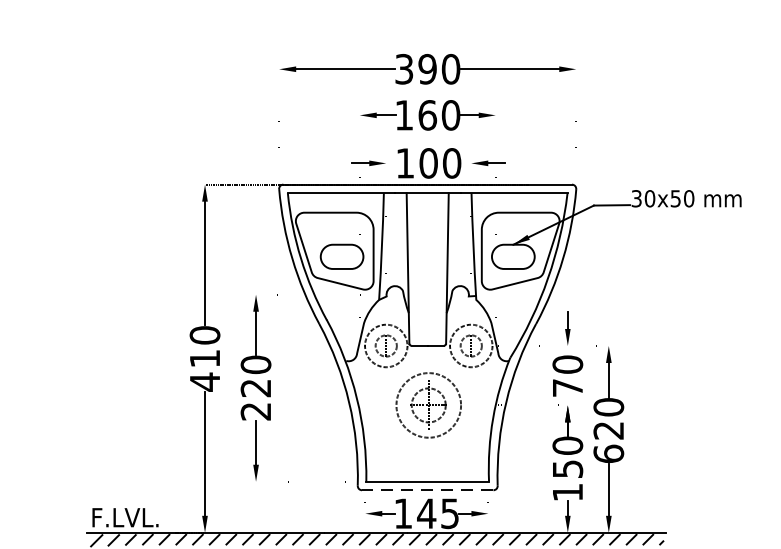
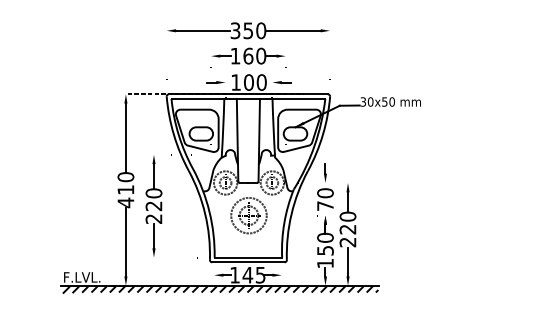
text: (427, 68) -> (248, 30), 390 -> 350
text: (607, 454) -> (347, 242), 620 -> 220
line: (426, 490) -> (247, 262), dashed -> solid

